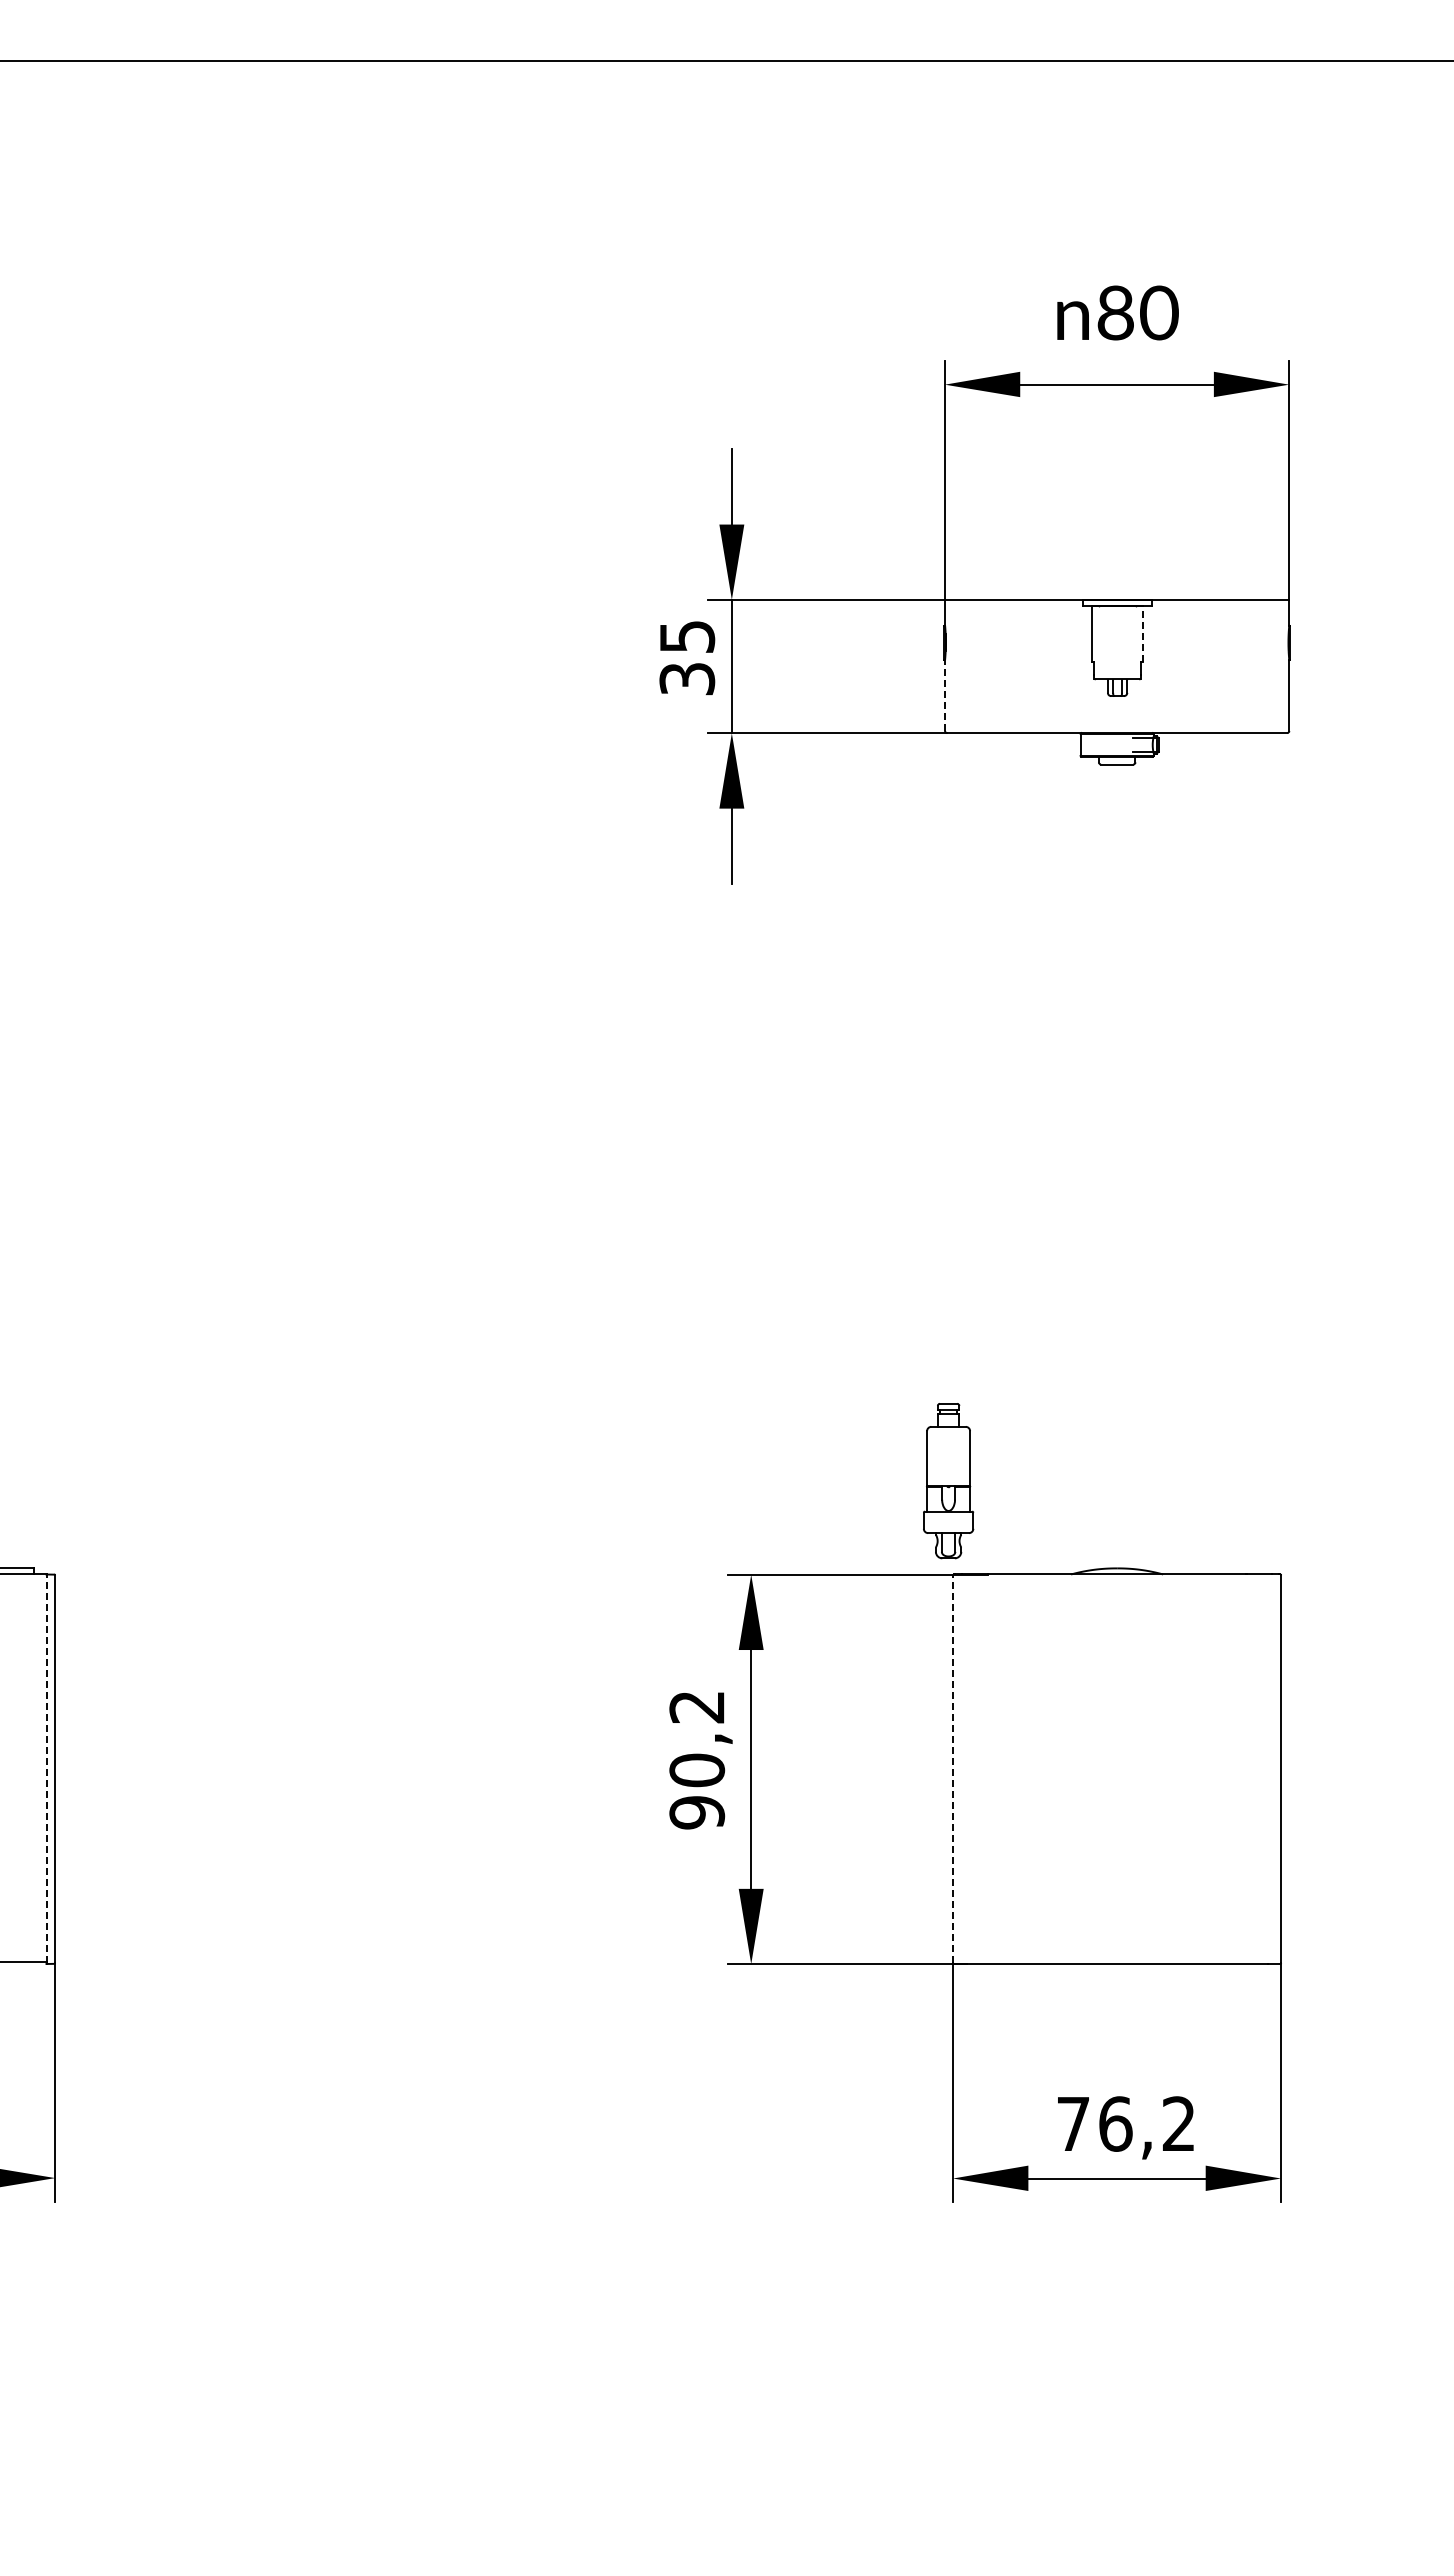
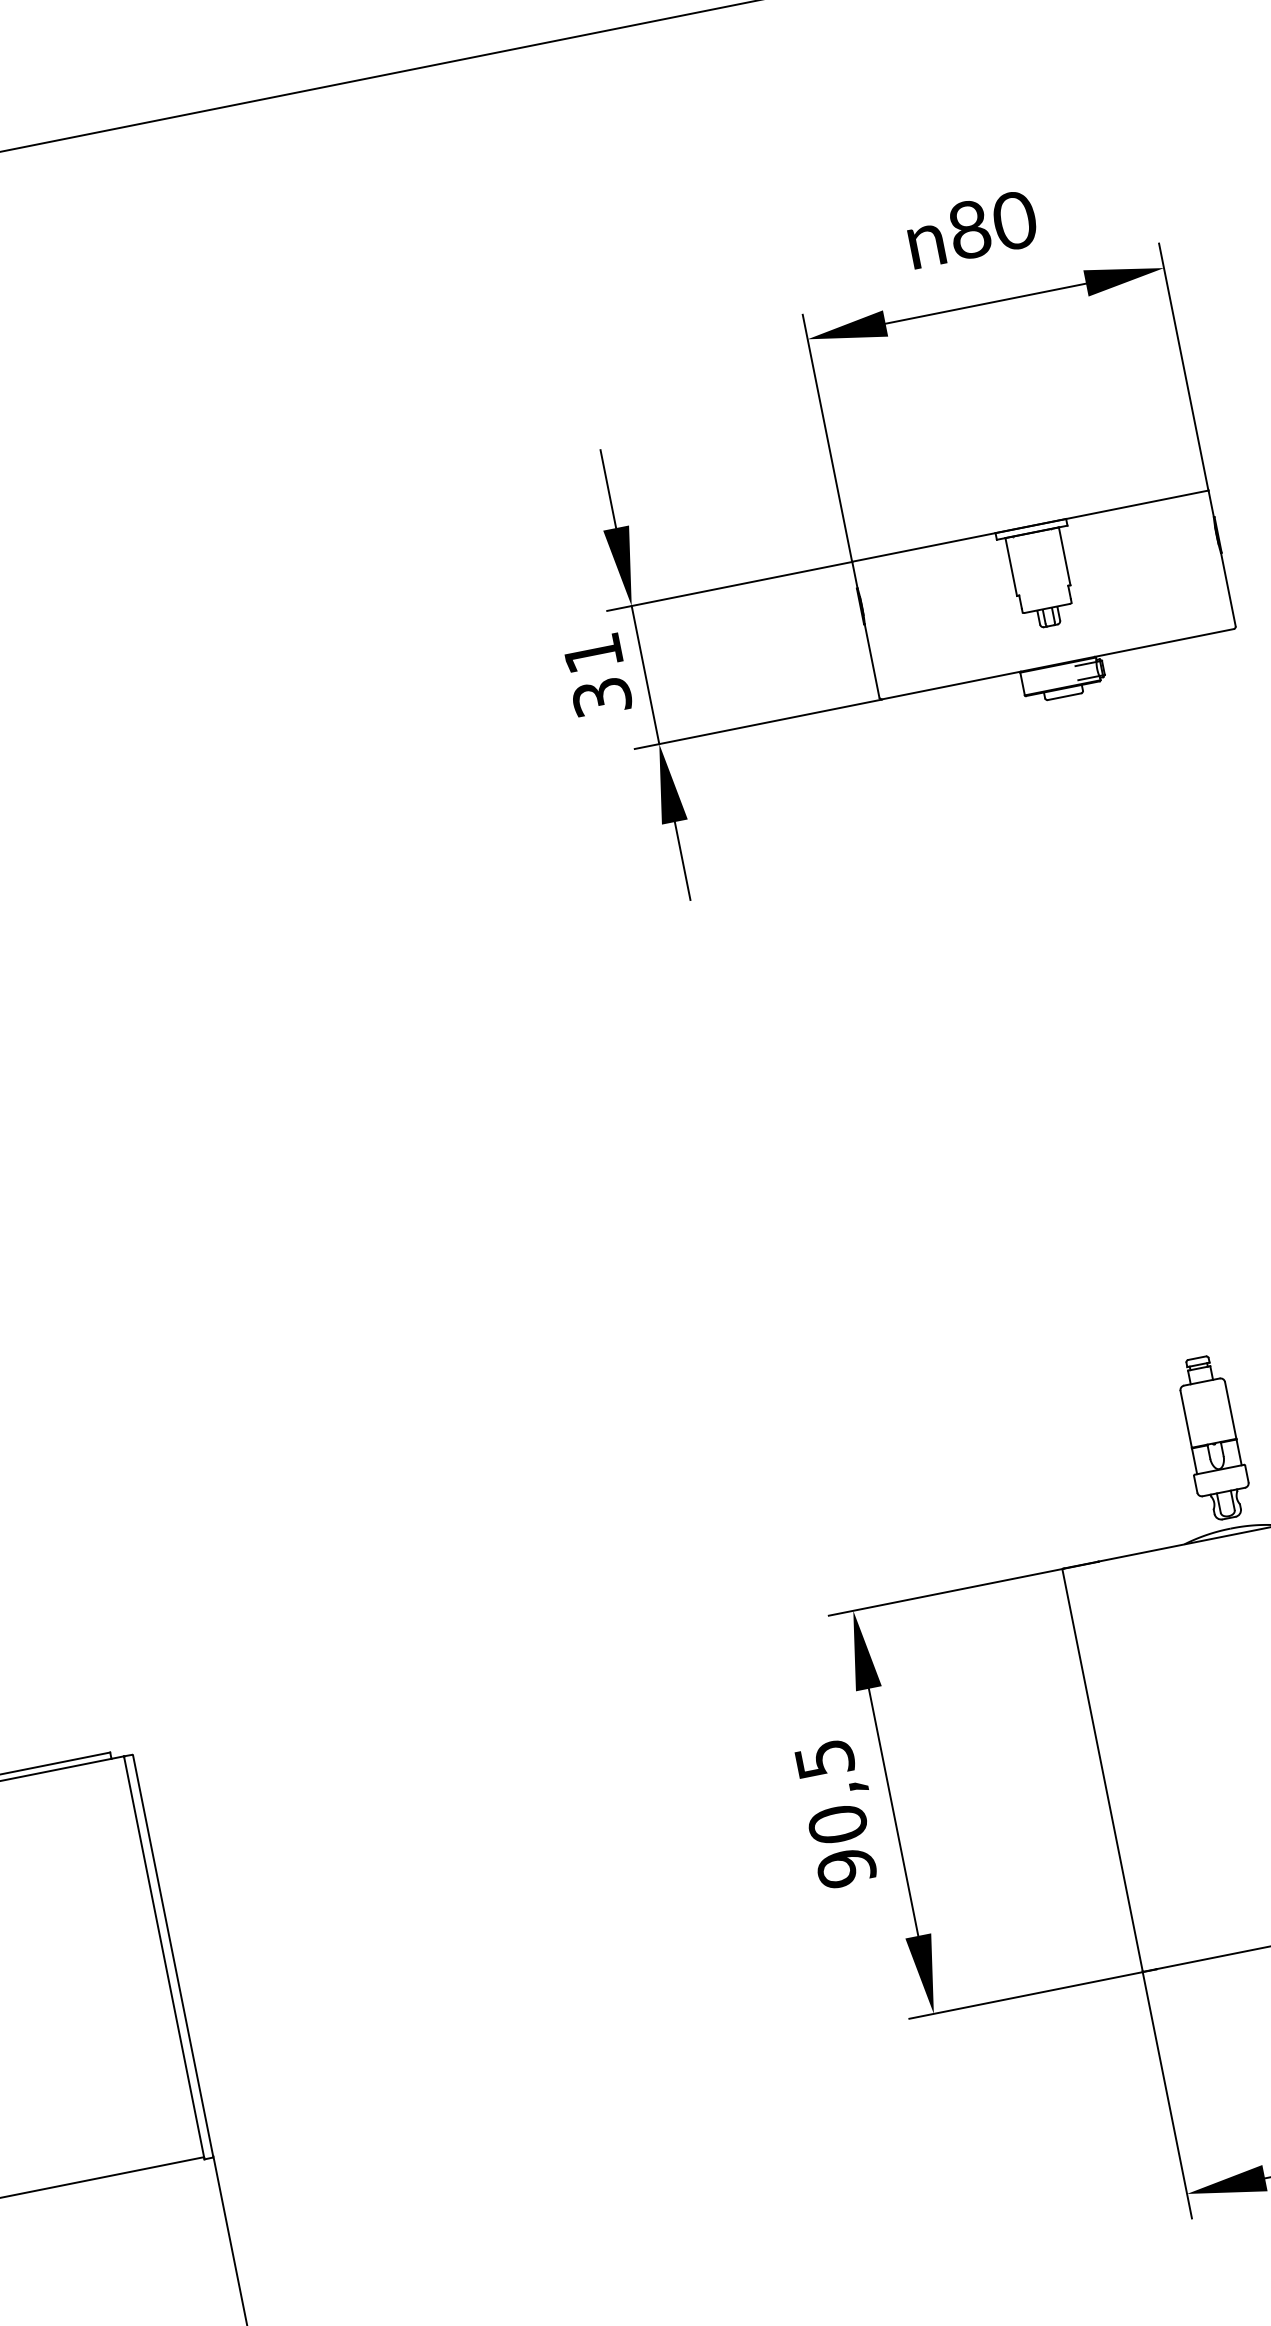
line: (1143, 634) -> (1064, 556), dashed -> solid
text: (687, 636) -> (593, 653), 35 -> 31
line: (945, 695) -> (872, 660), dashed -> solid
part: (948, 1481) -> (1213, 1438), moved
text: (697, 1707) -> (825, 1759), 90,2 -> 90,5
line: (46, 1769) -> (164, 1958), dashed -> solid
line: (953, 1769) -> (1102, 1770), dashed -> solid

